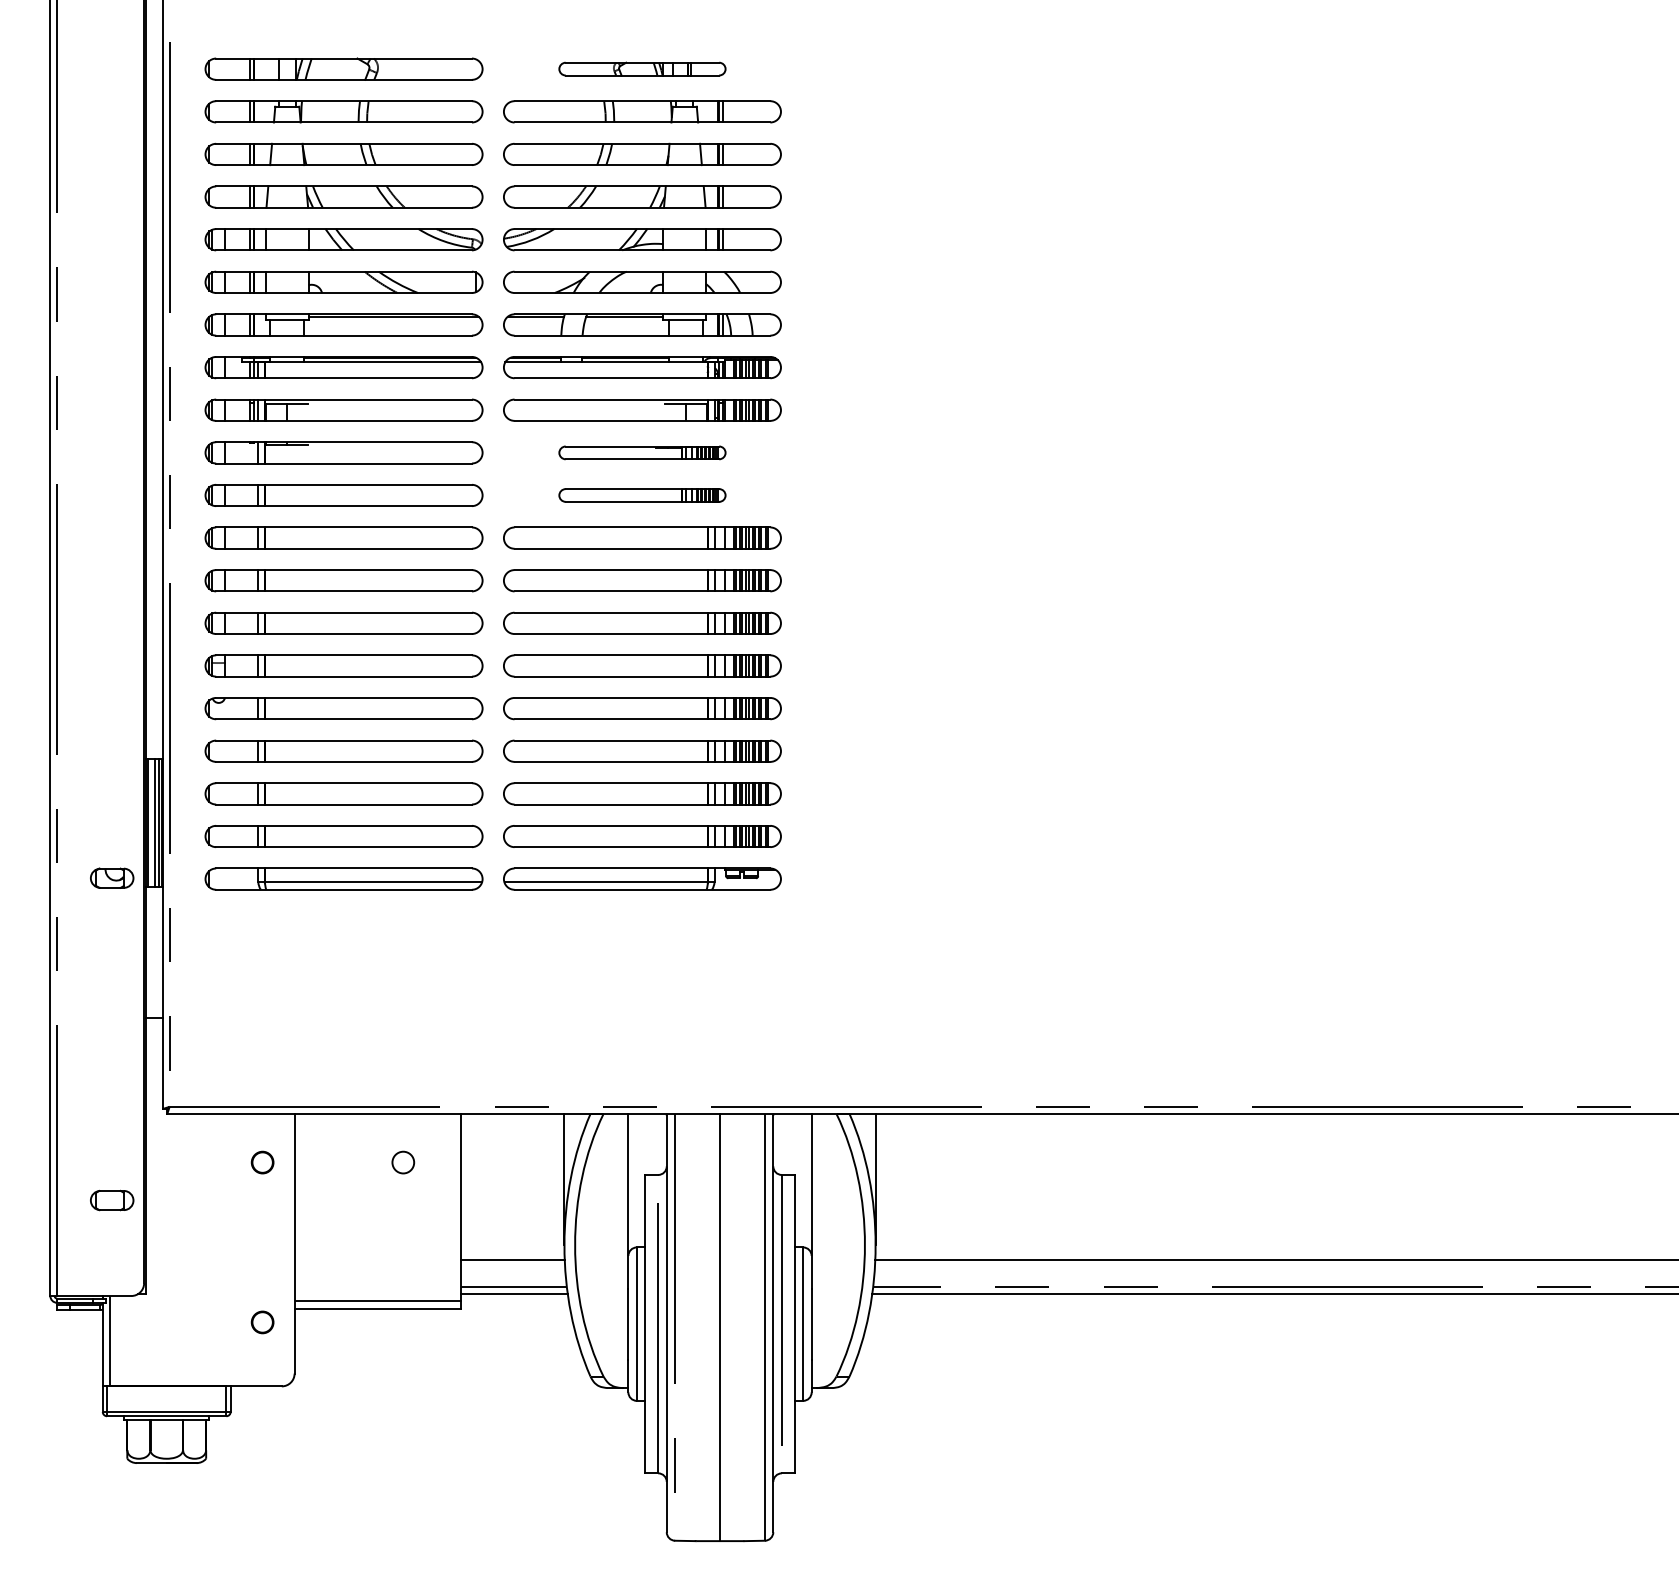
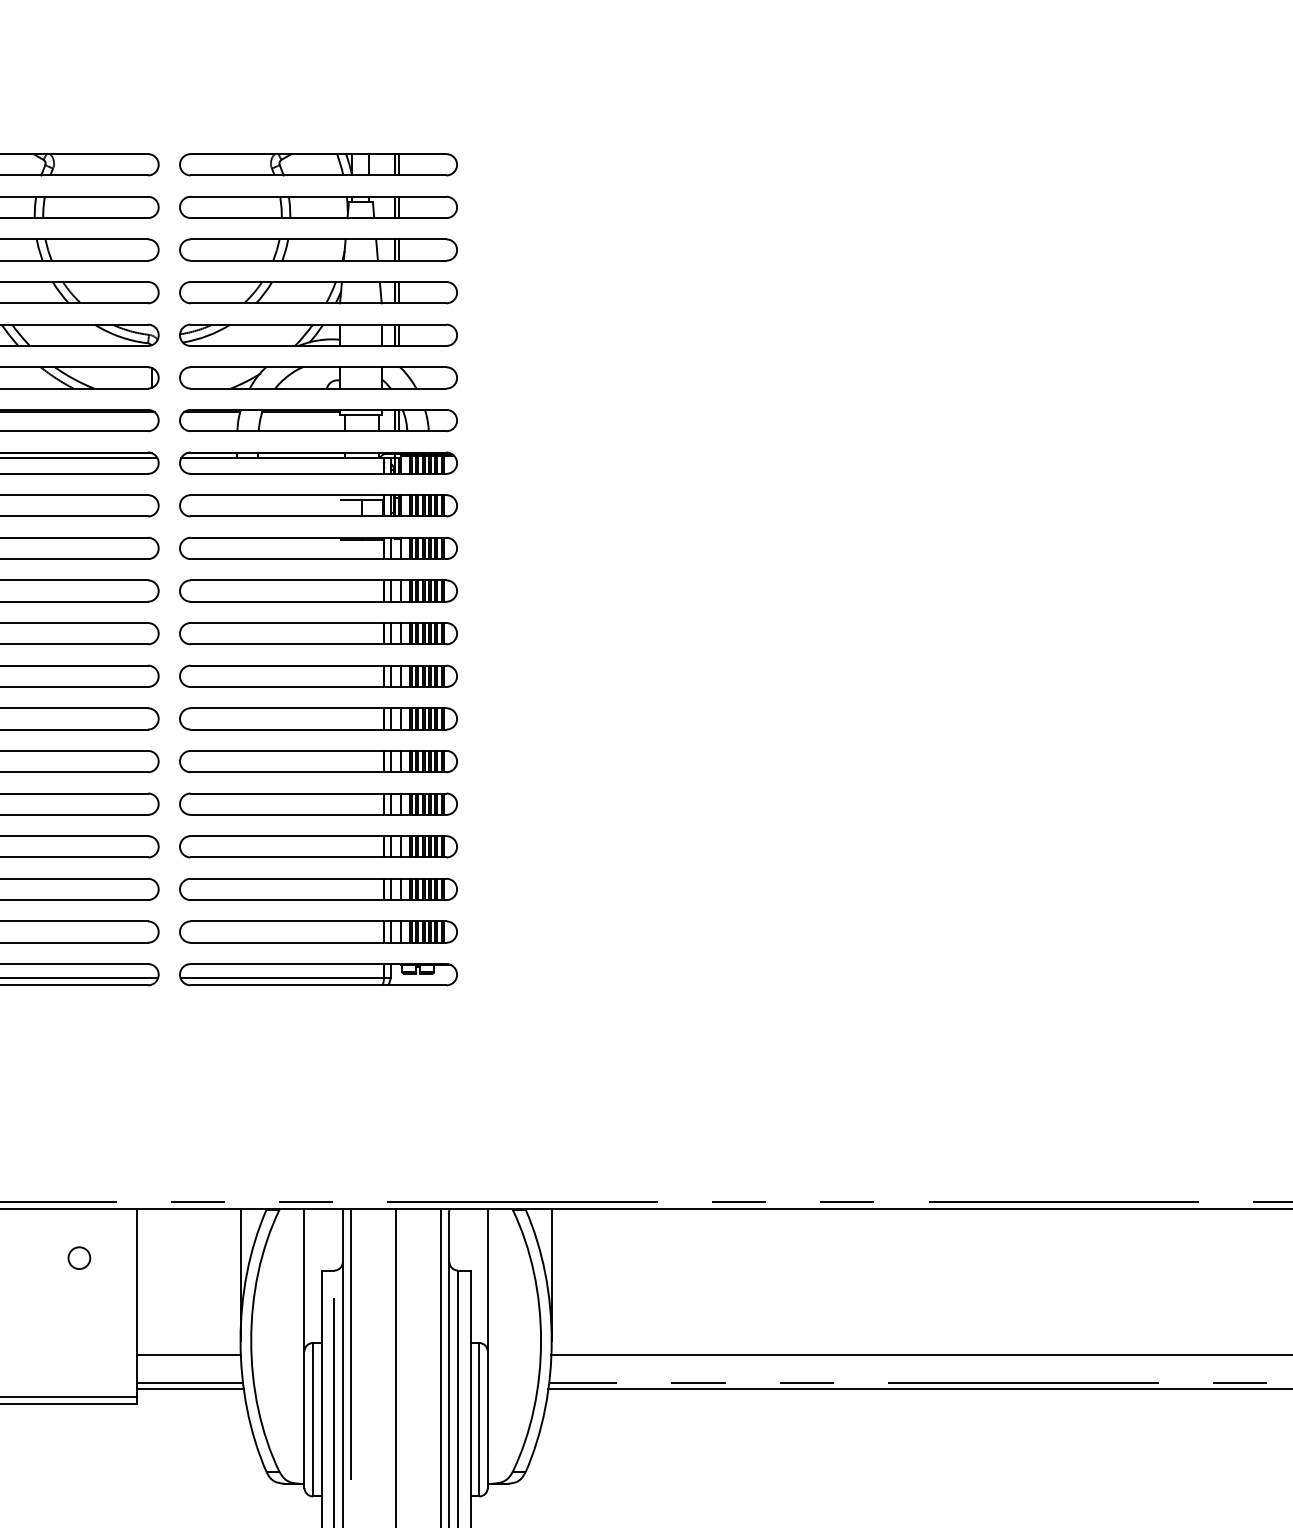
part: (642, 68) -> (318, 164), size x1.67
part: (642, 452) -> (318, 548), size x1.67
part: (642, 495) -> (318, 591), size x1.67

